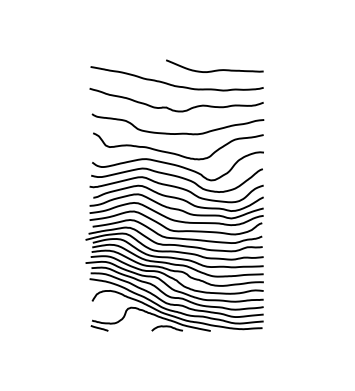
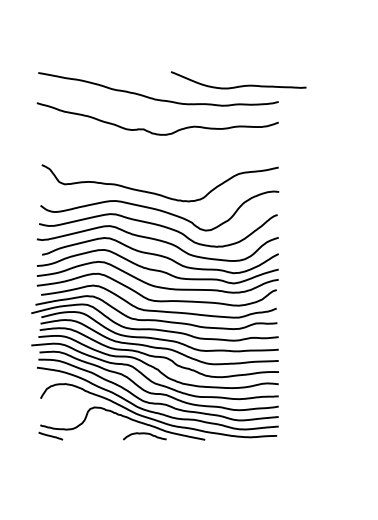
curve: (215, 69) -> (239, 84), moved
curve: (180, 132) -> (163, 164), removed

